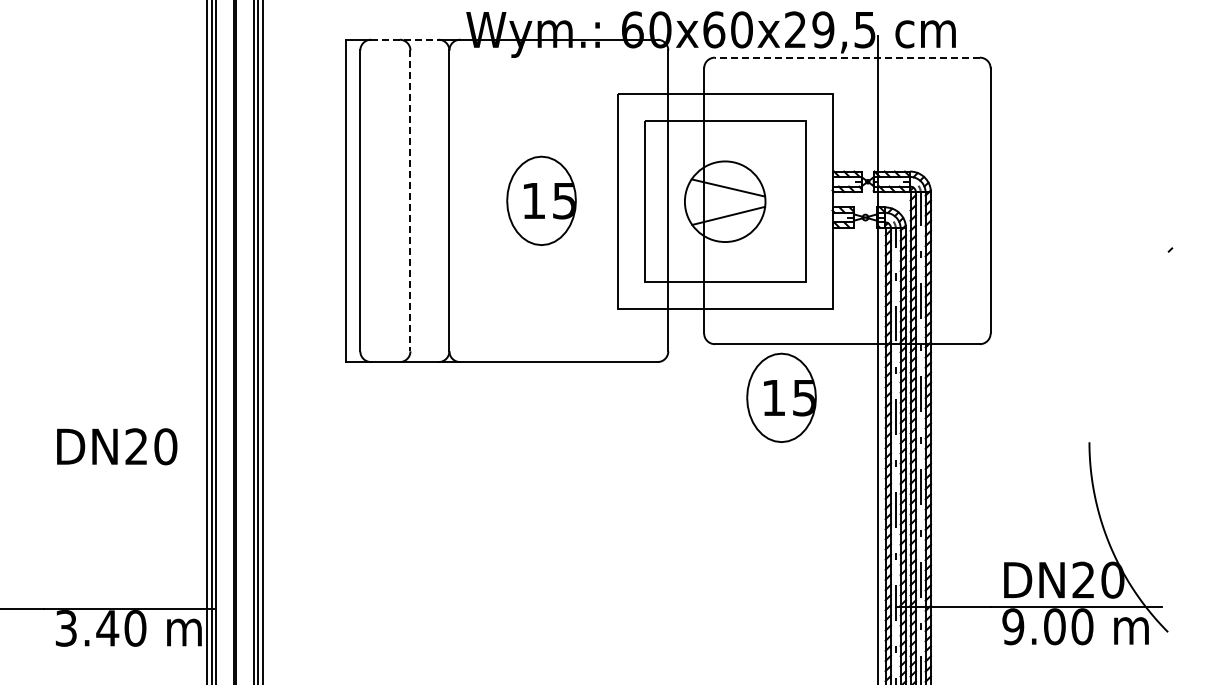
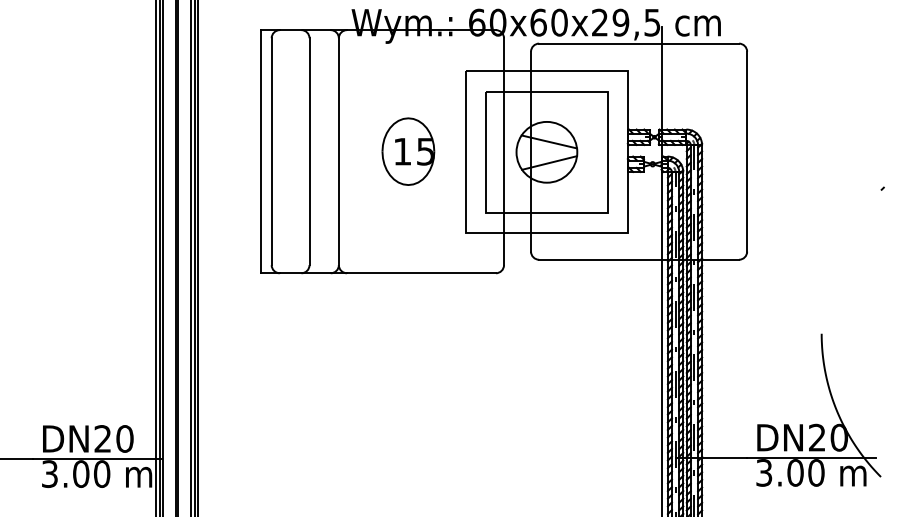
line: (404, 39) -> (305, 29), dashed -> solid
line: (847, 57) -> (639, 43), dashed -> solid
line: (410, 201) -> (309, 152), dashed -> solid
part: (781, 397) -> (589, 299), removed
text: (117, 446) -> (88, 438), moved
text: (1013, 626) -> (764, 472), 9.00 -> 3.00
text: (107, 628) -> (80, 474), 3.40 -> 3.00

